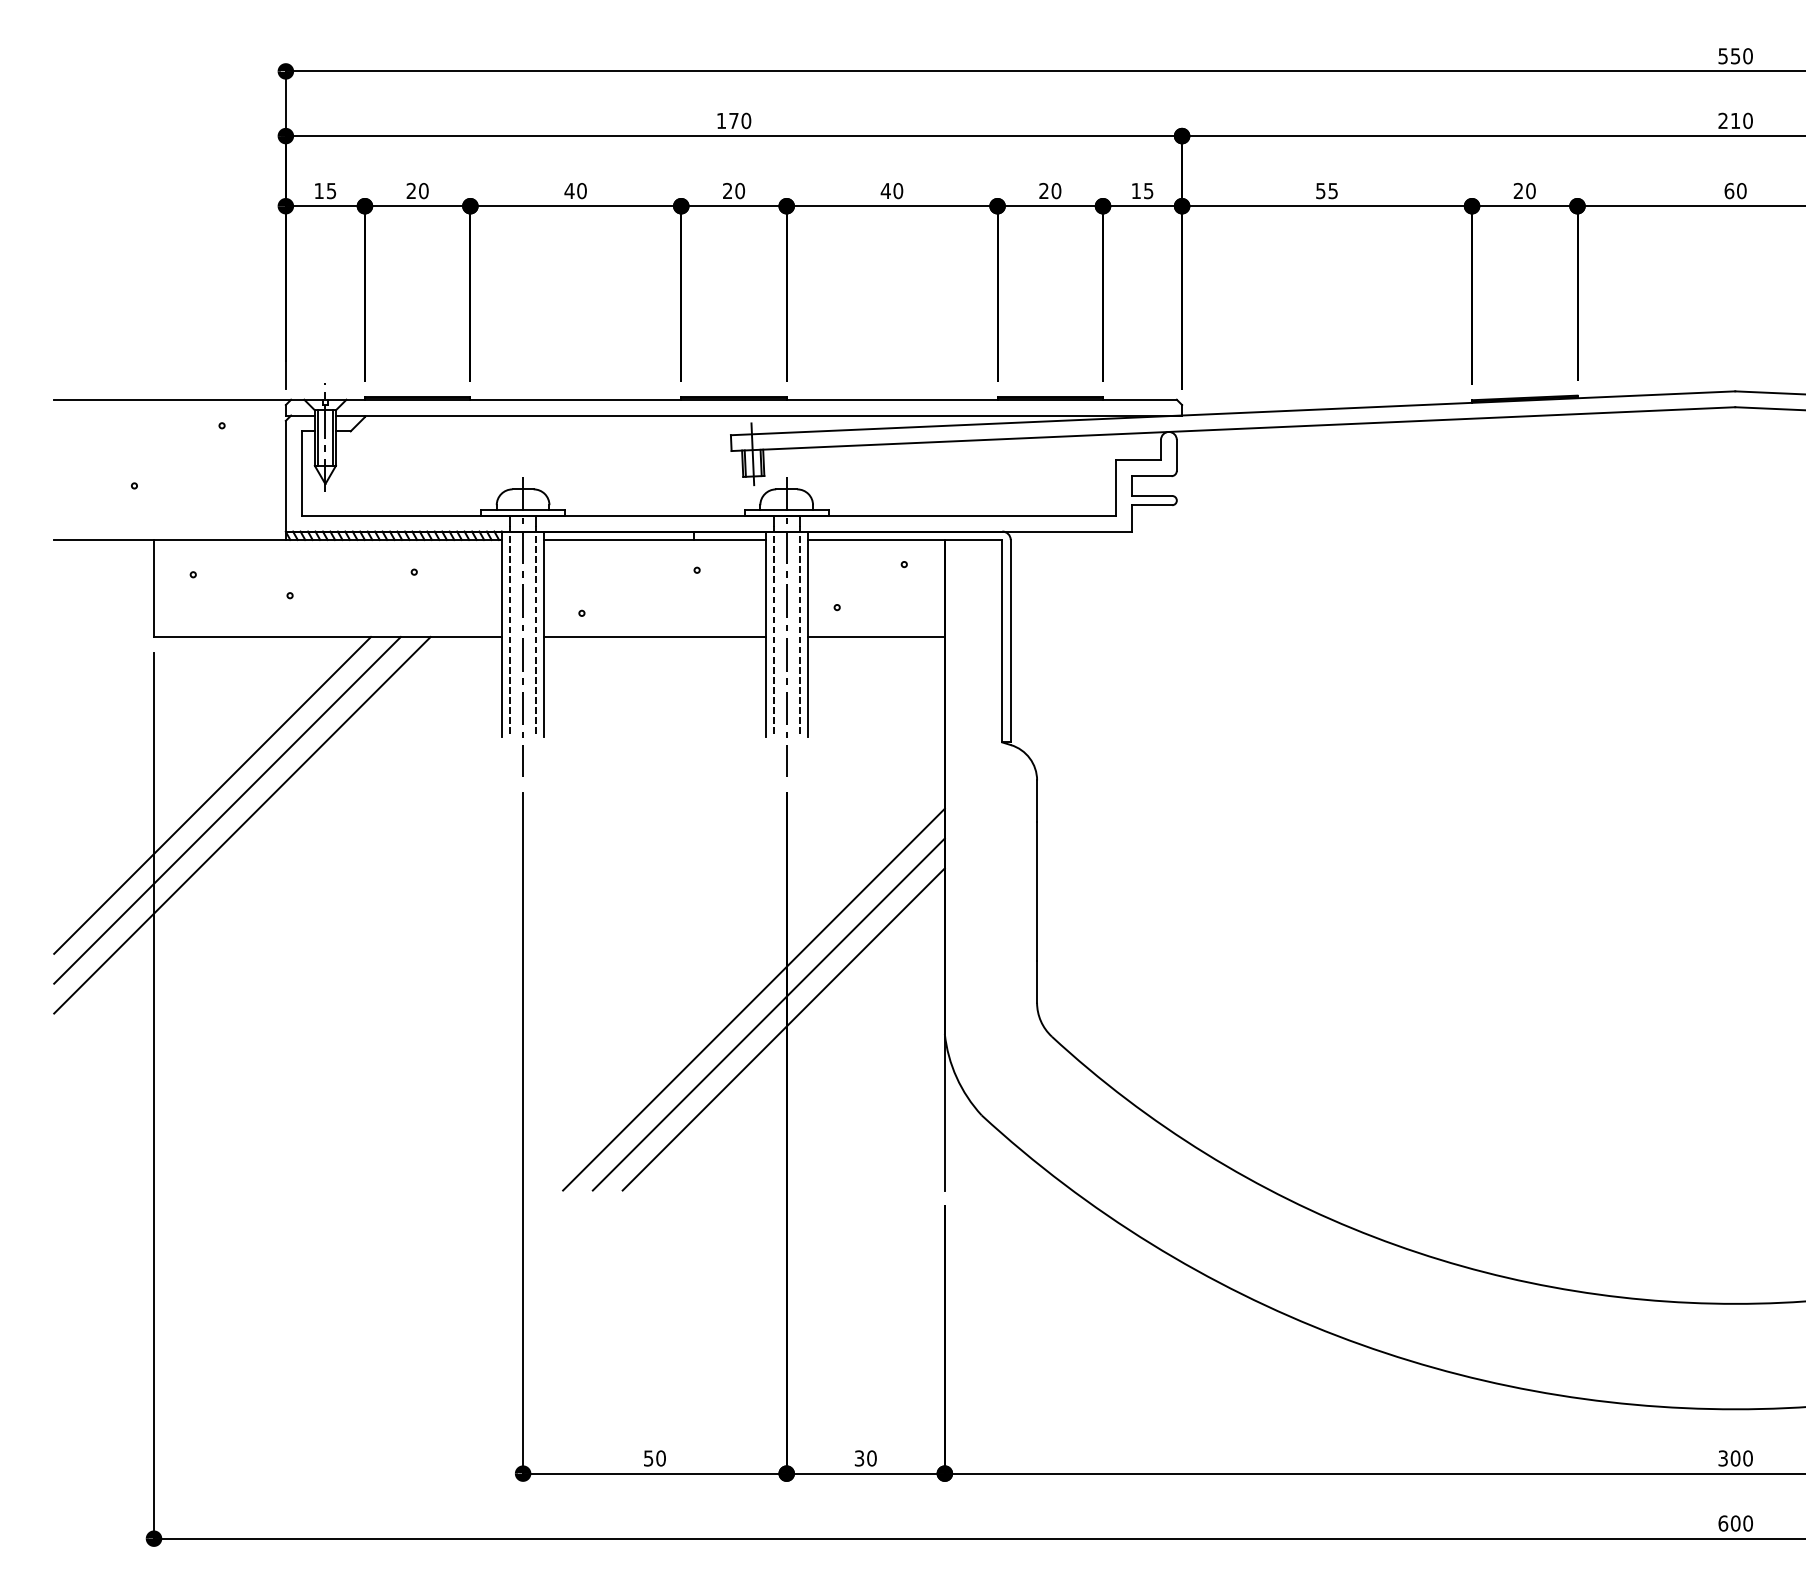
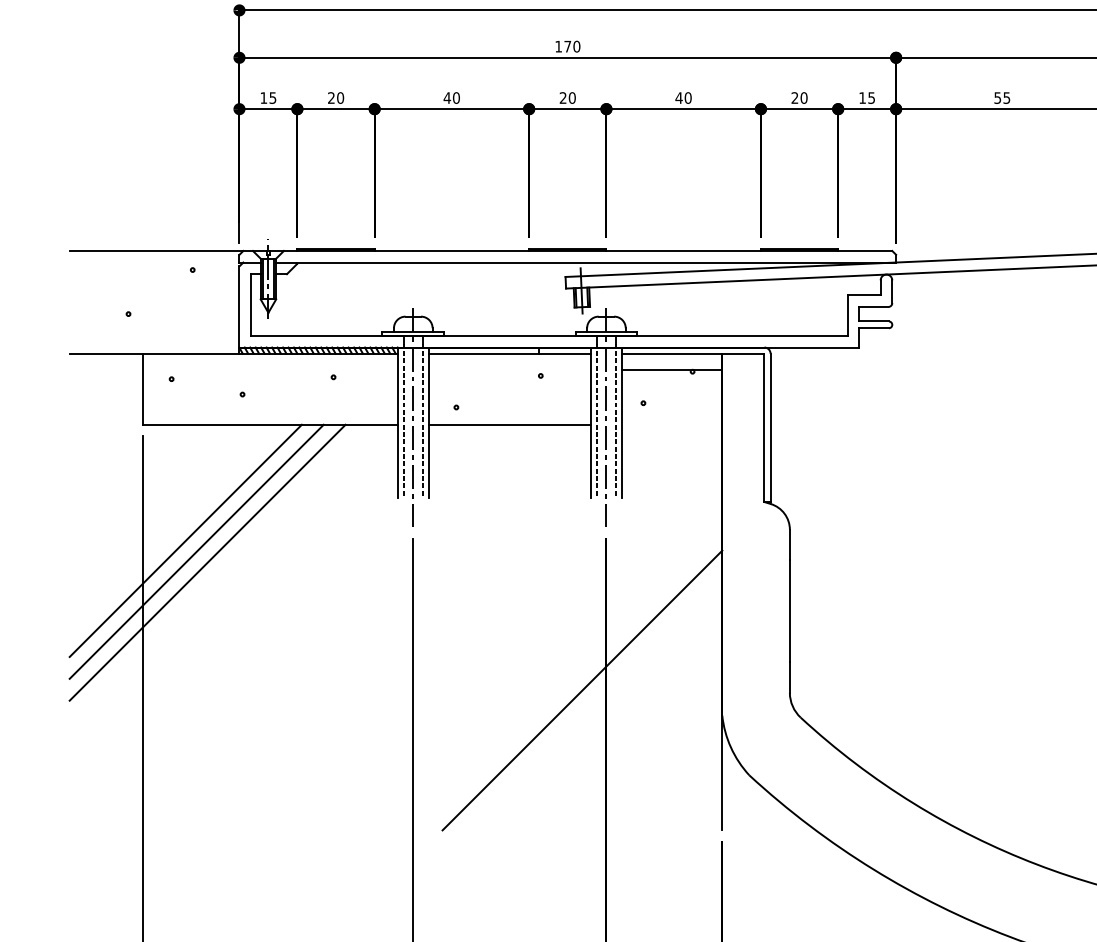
line: (875, 636) -> (671, 369), moved
line: (768, 1014) -> (593, 701), removed
line: (783, 1029) -> (604, 712), removed

